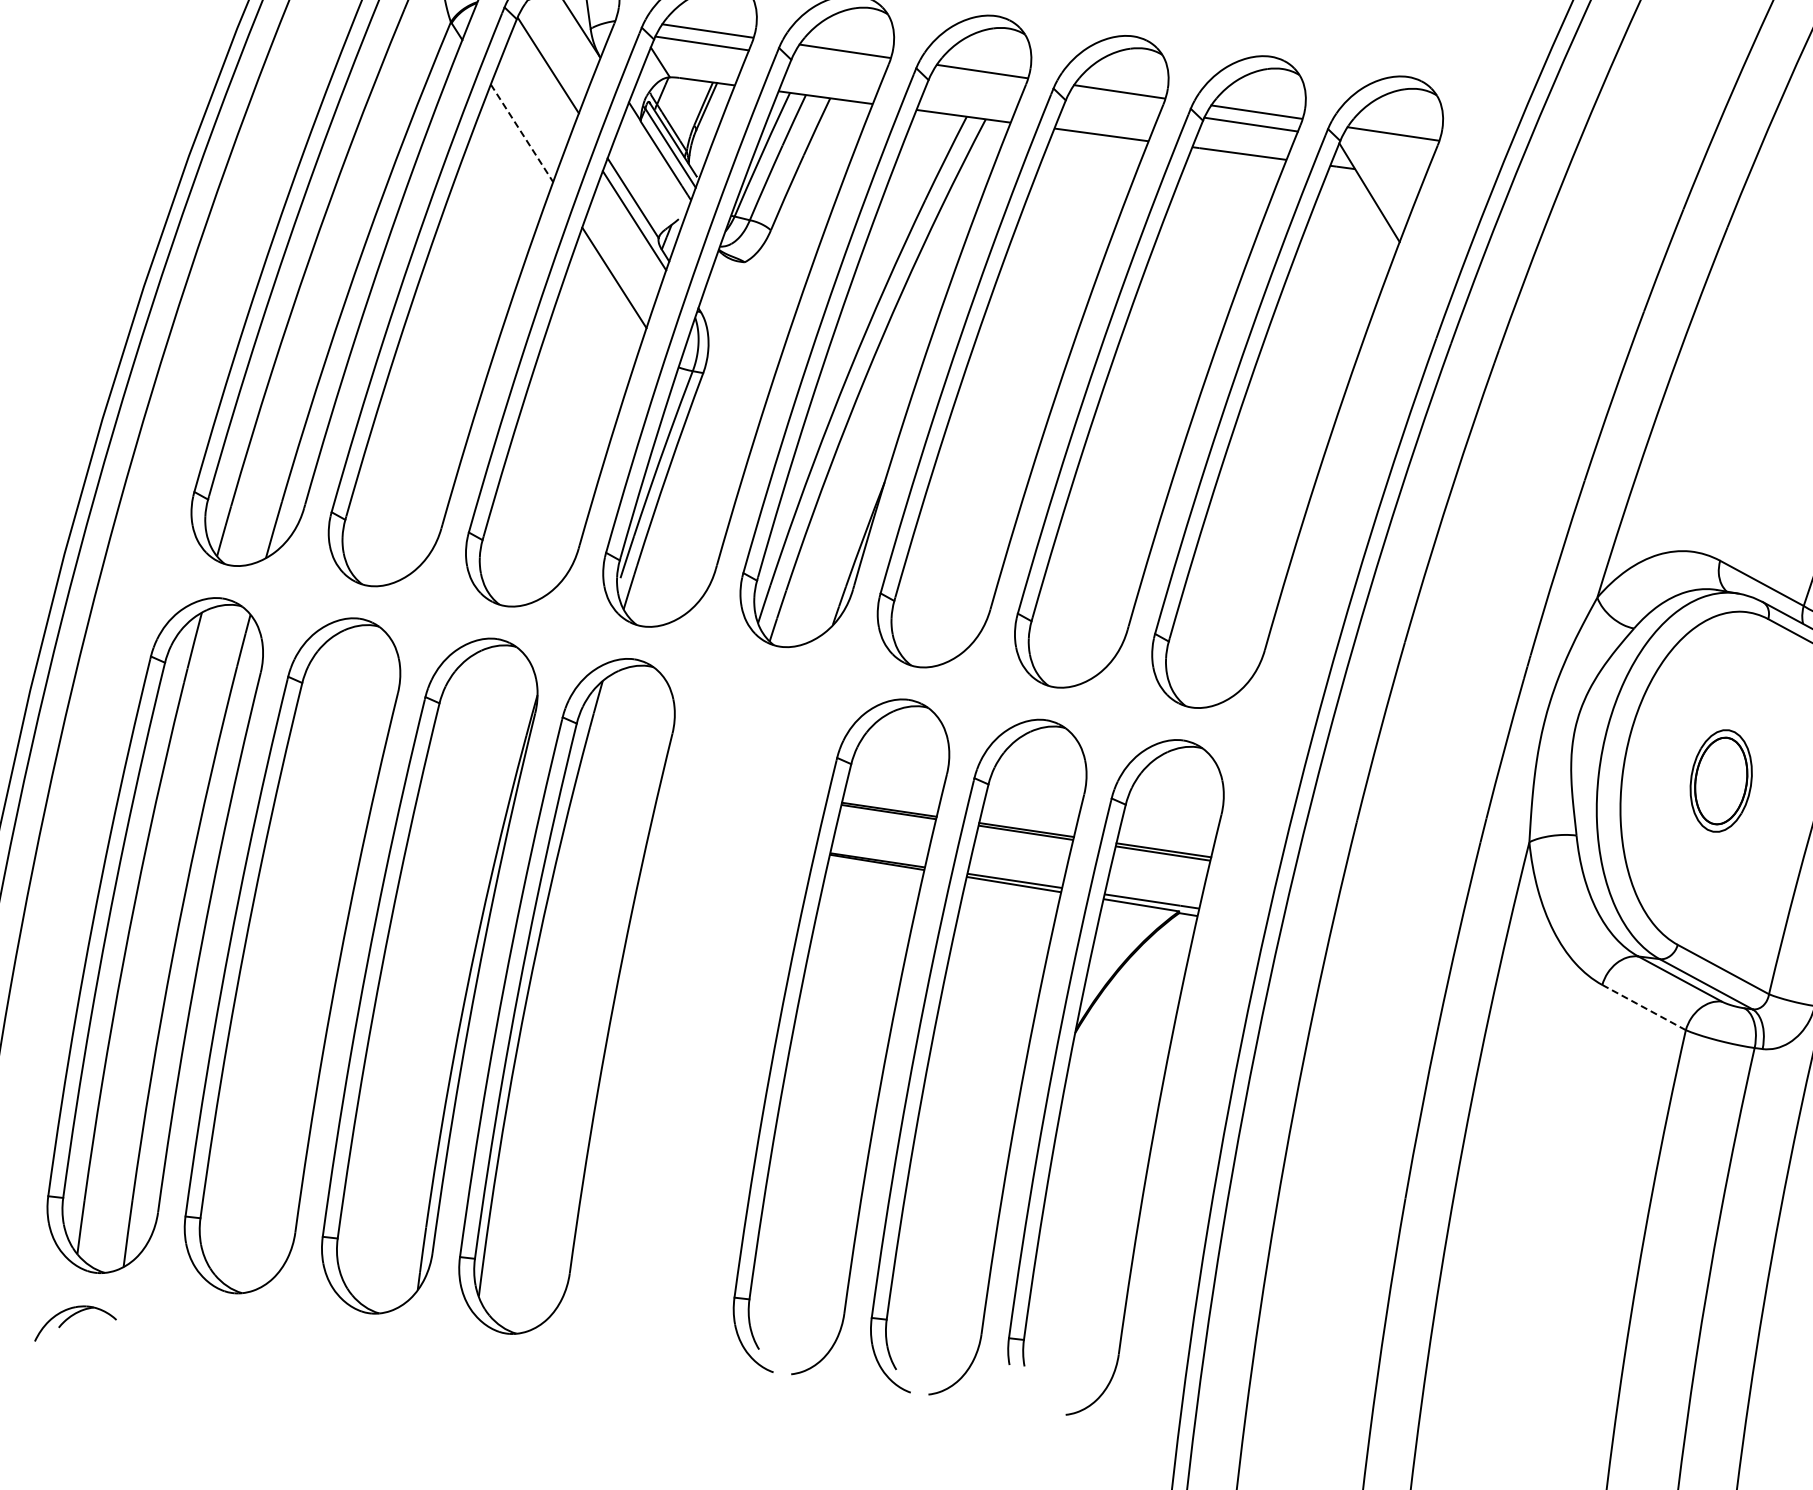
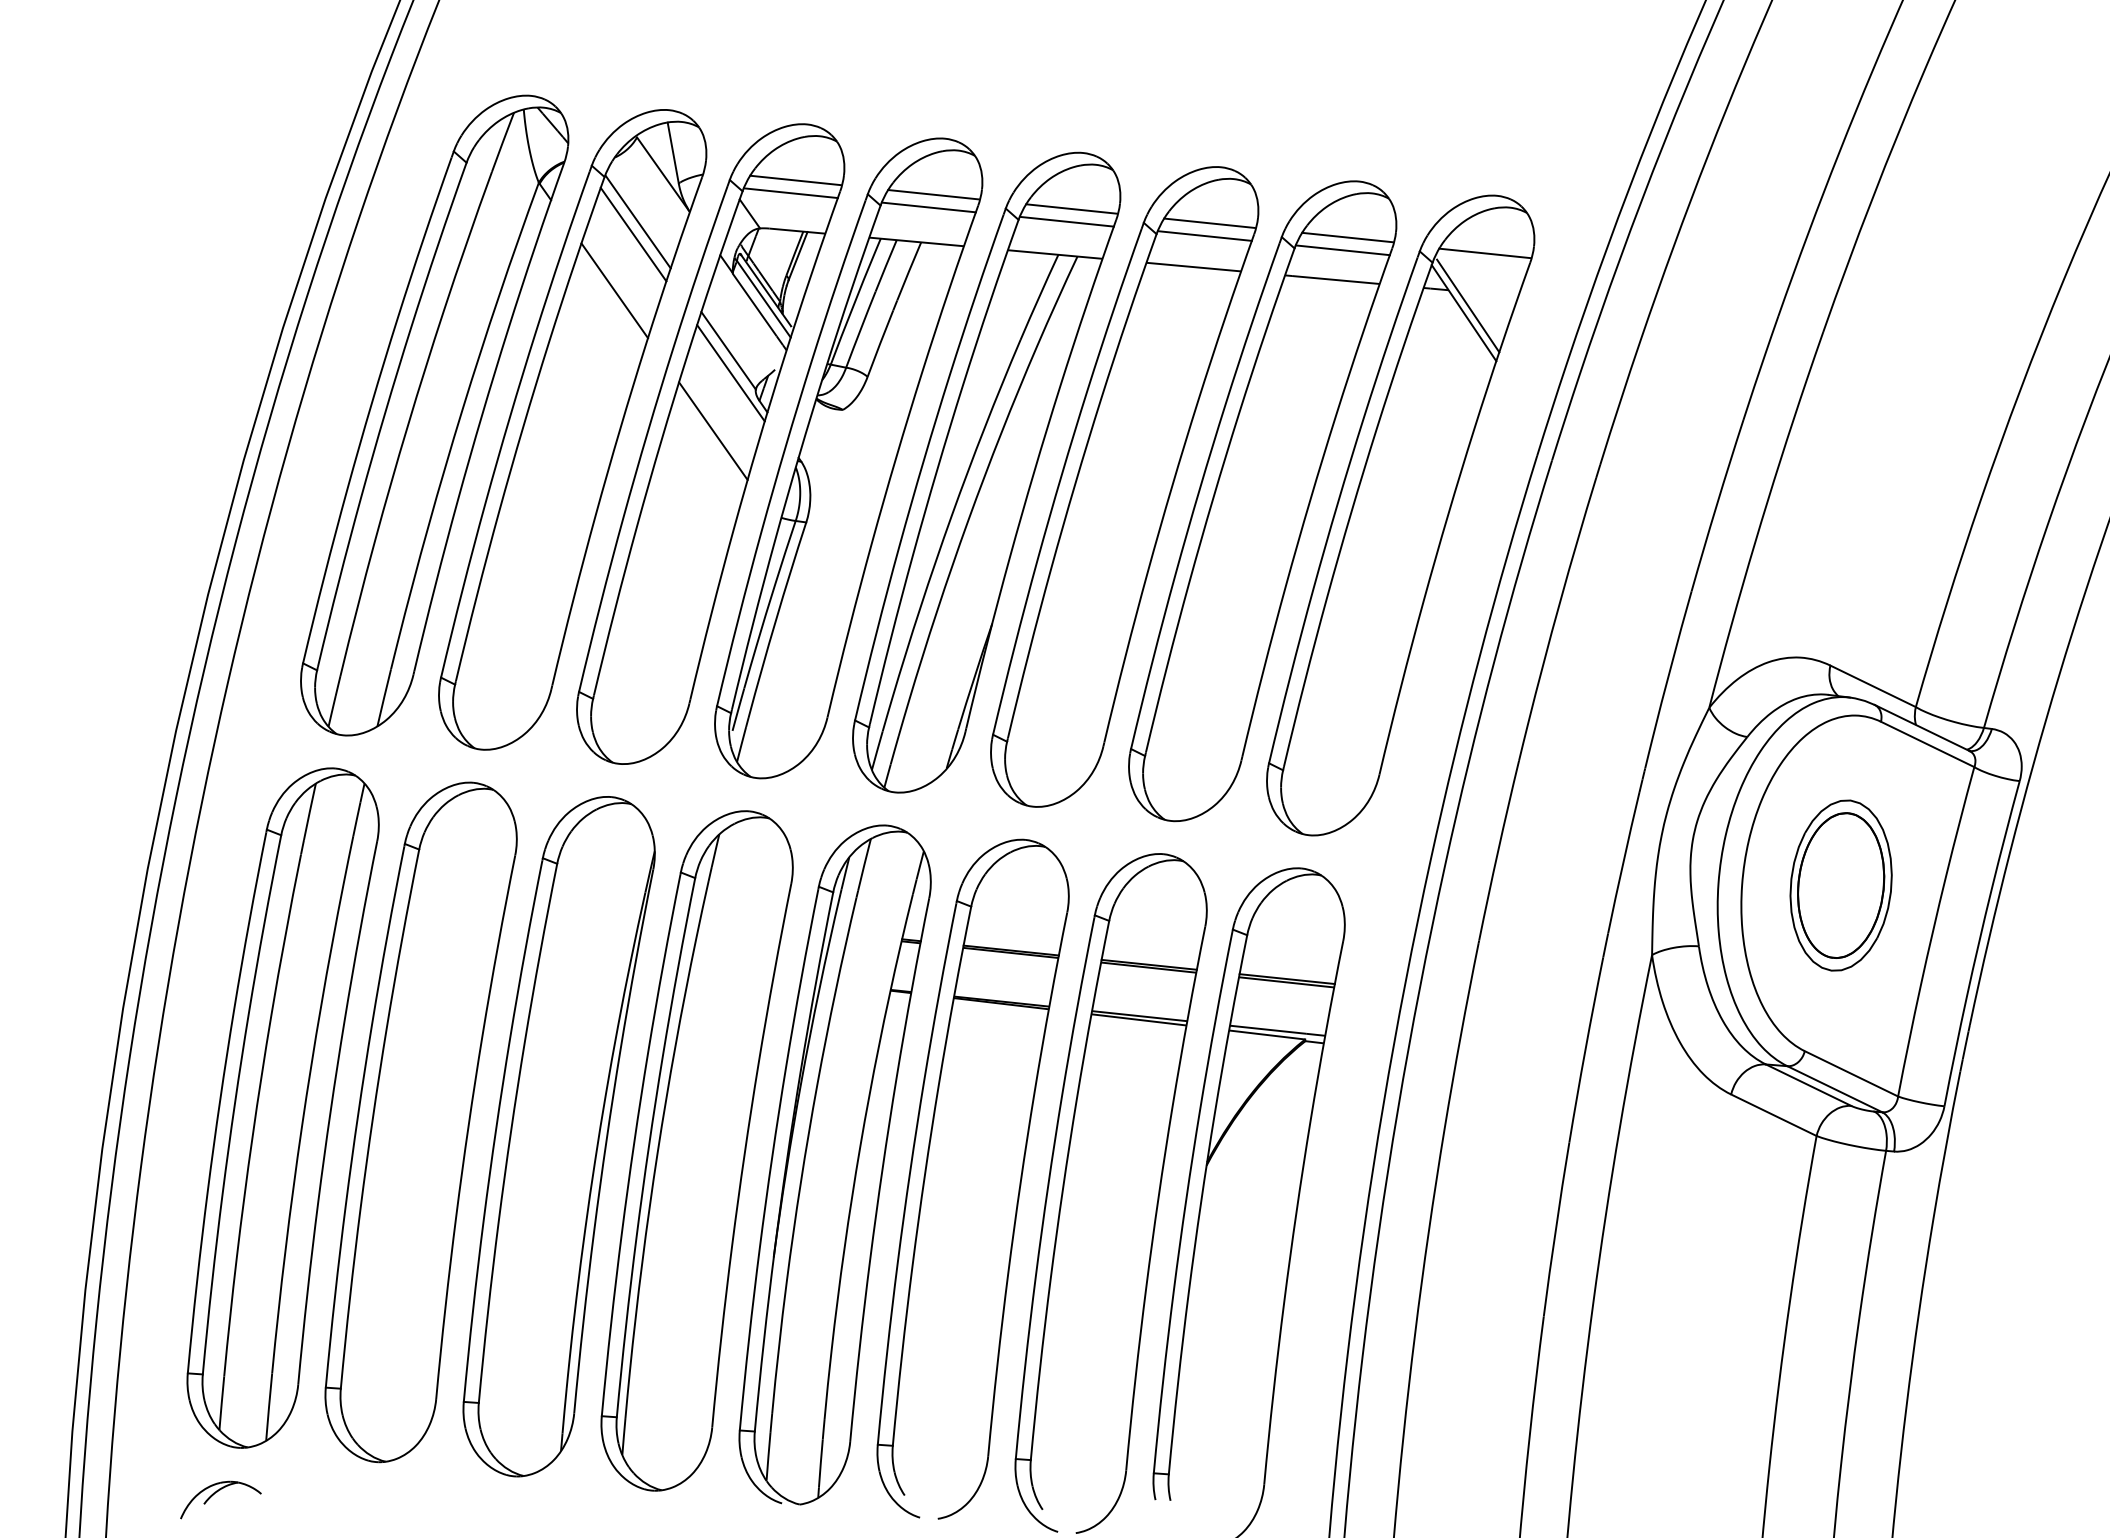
line: (839, 63) -> (928, 207), added
line: (543, 77) -> (633, 234), added
line: (976, 83) -> (1066, 221), added
line: (1113, 103) -> (1204, 235), added
line: (521, 133) -> (614, 290), dashed -> solid
line: (1374, 185) -> (1468, 305), added
part: (1720, 780) -> (1840, 885), size x1.67
line: (1644, 1007) -> (1774, 1115), dashed -> solid
part: (703, 1015) -> (834, 1164), added

